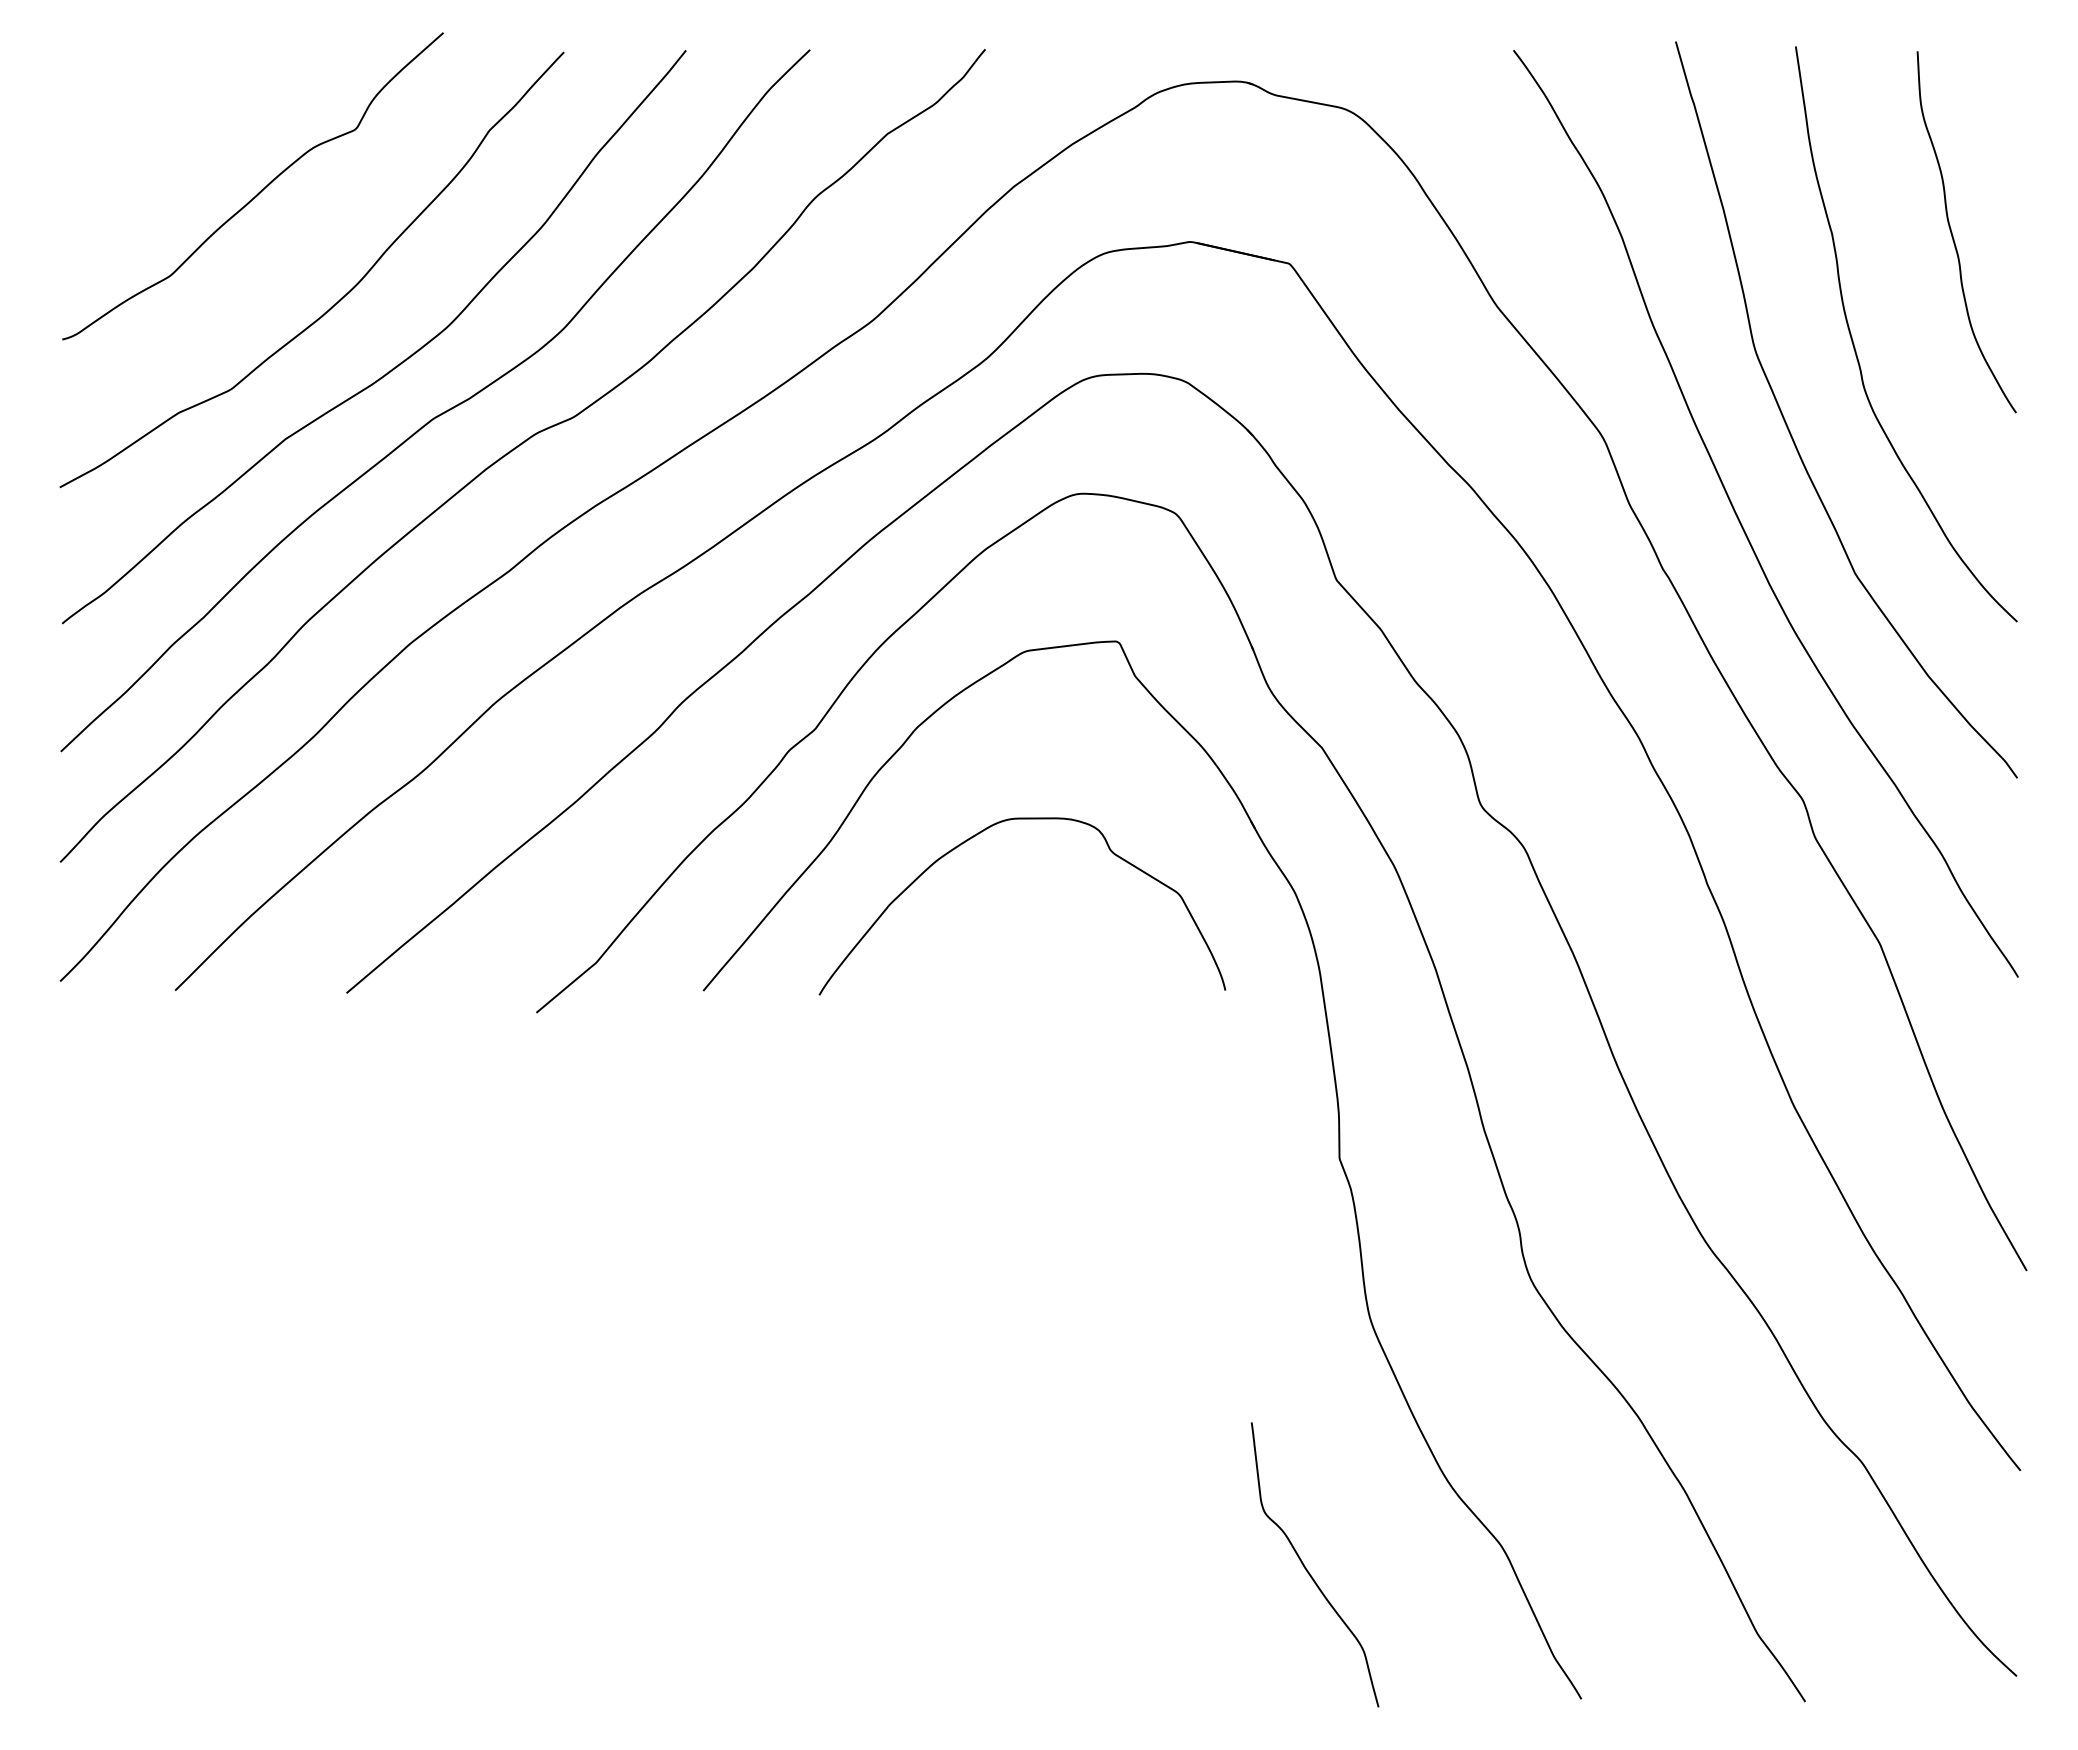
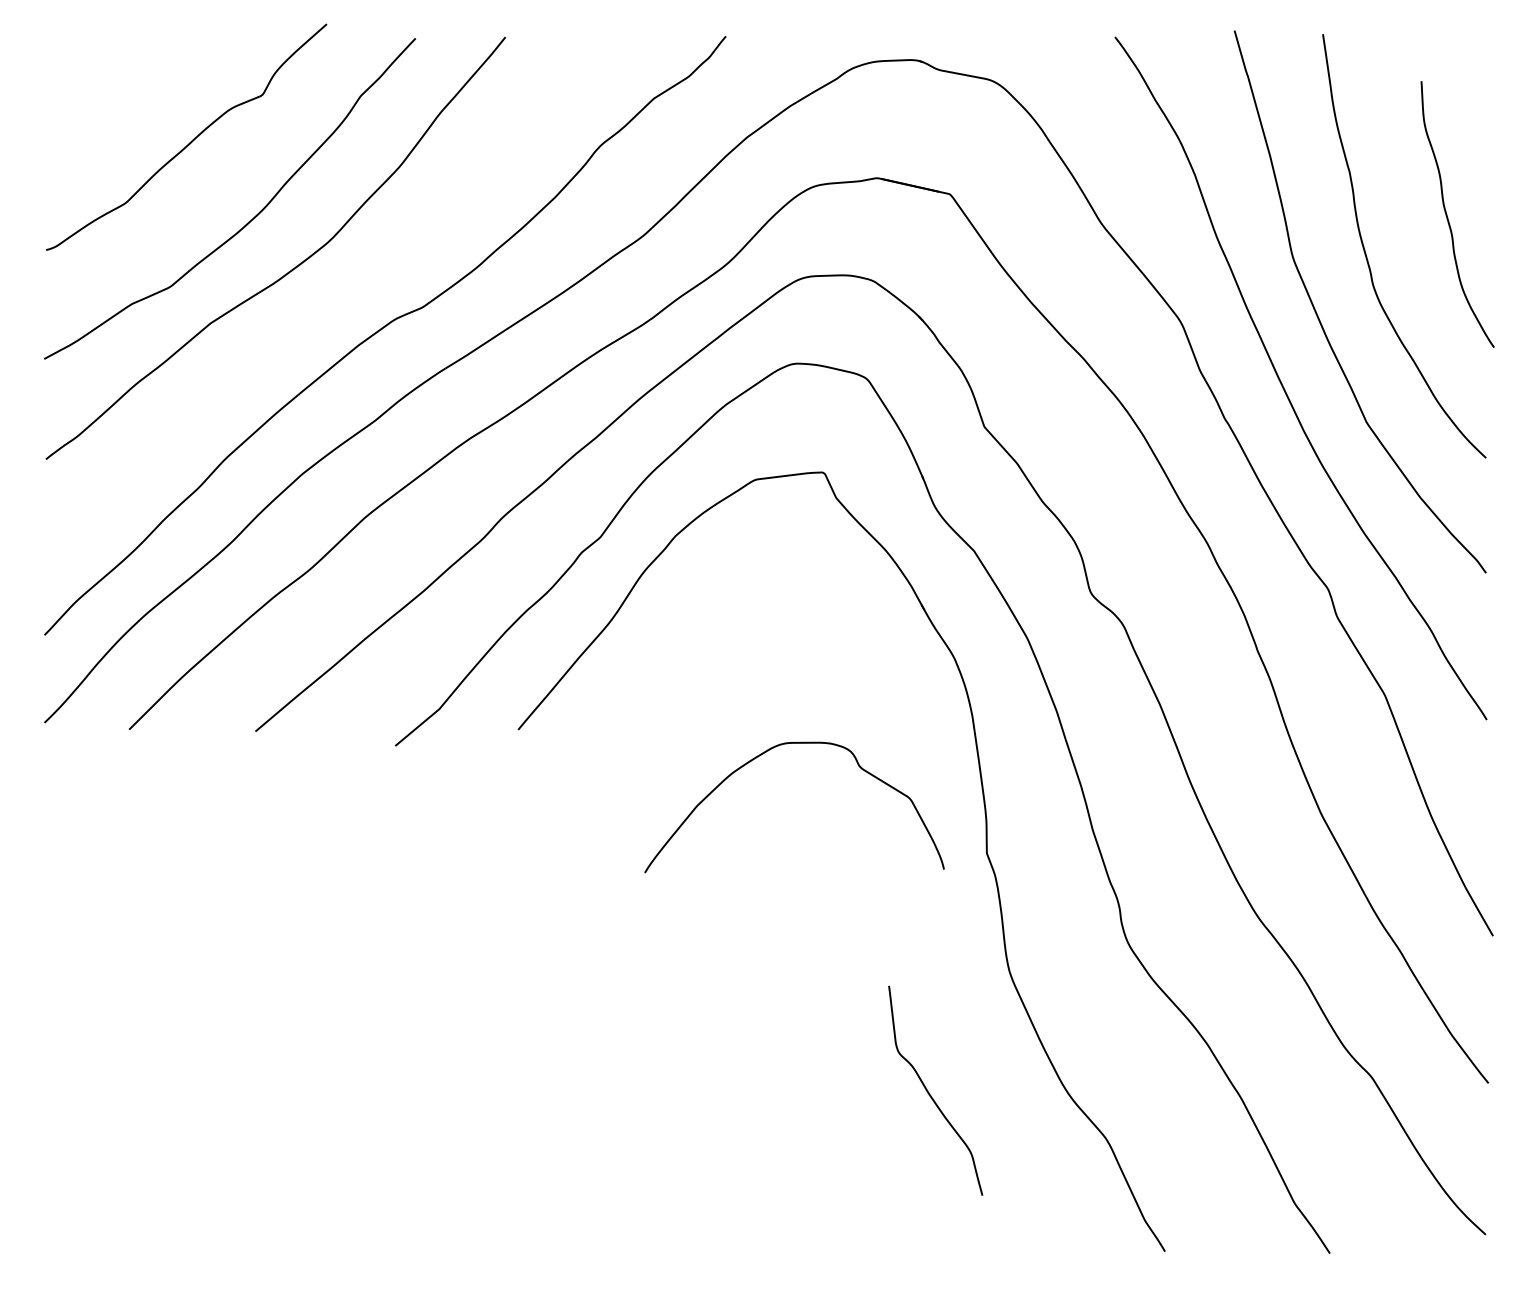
curve: (1953, 235) -> (1447, 216), moved
curve: (442, 412) -> (326, 303), removed
curve: (977, 835) -> (761, 755), moved
curve: (1308, 1570) -> (930, 1094), moved

